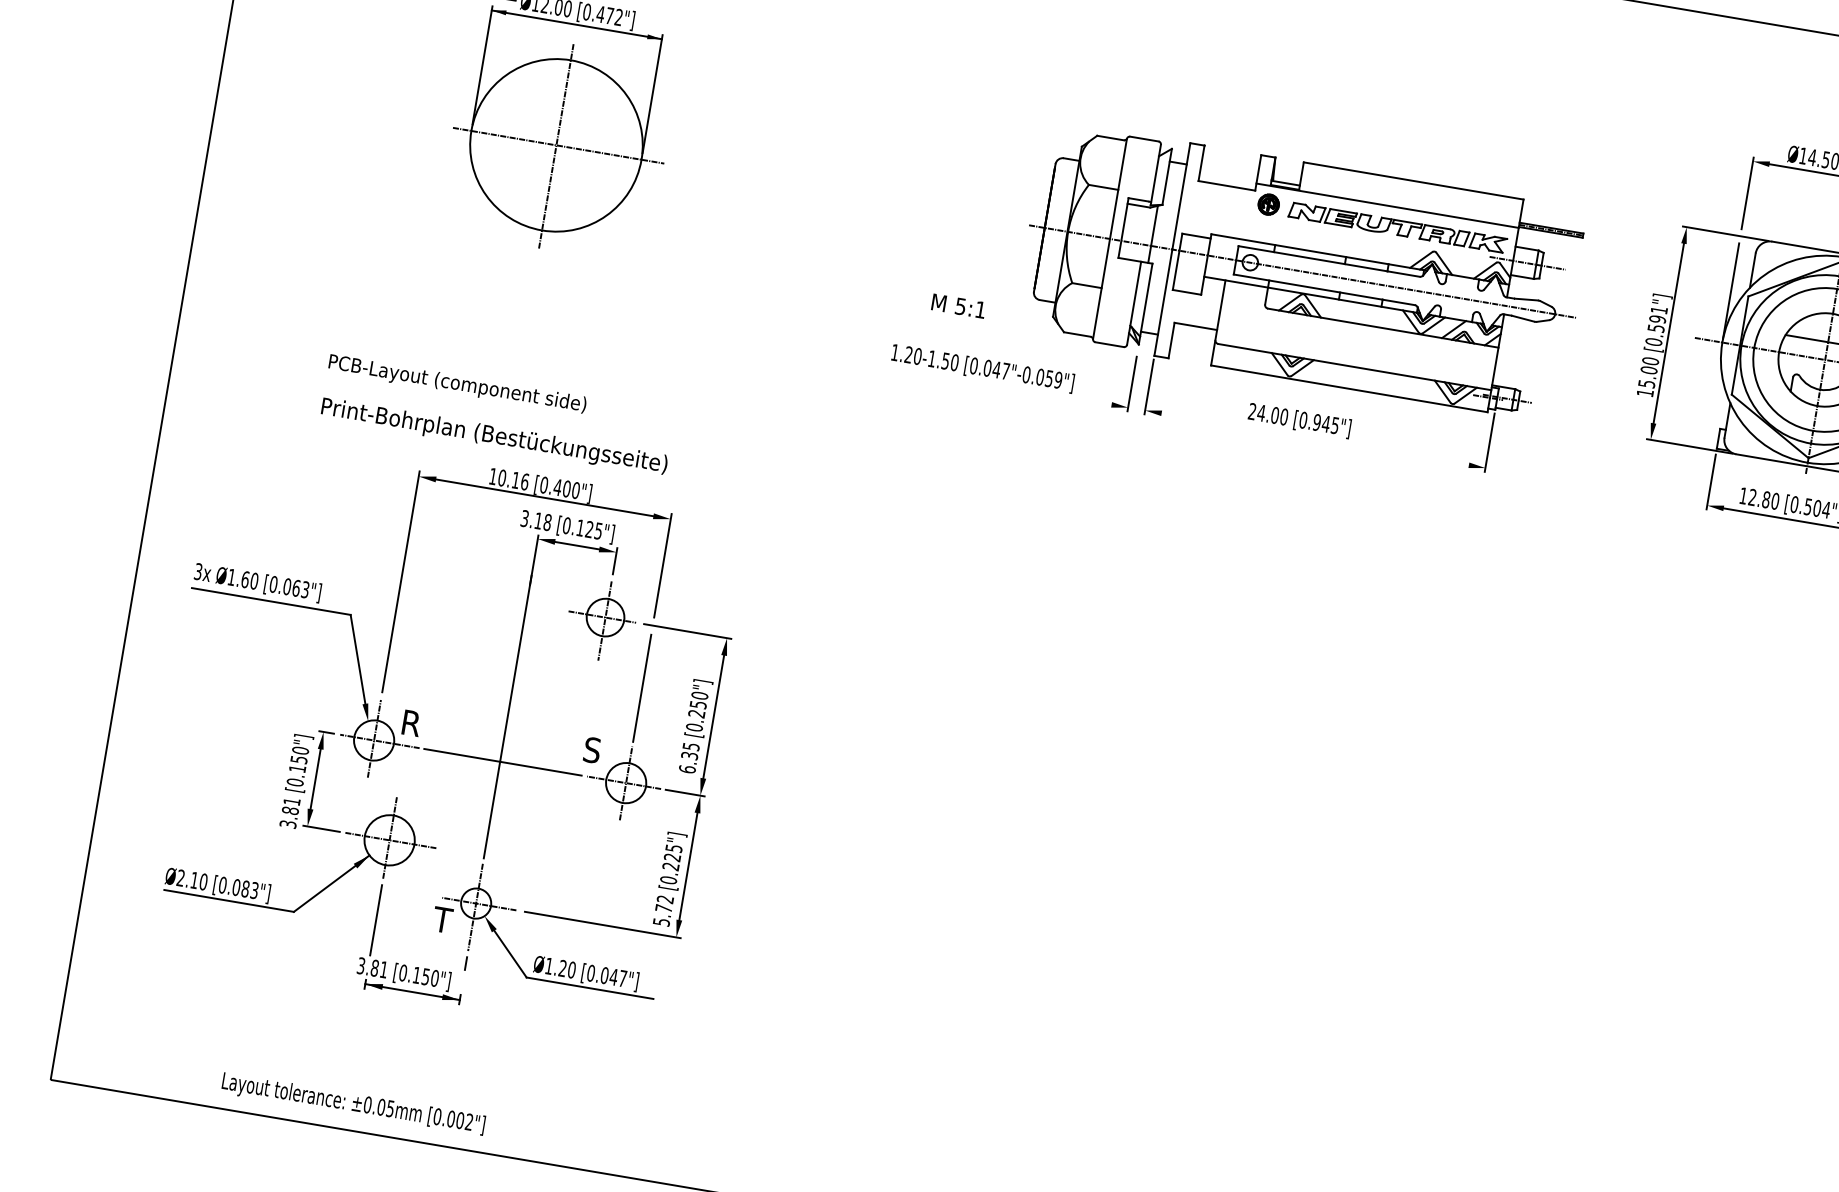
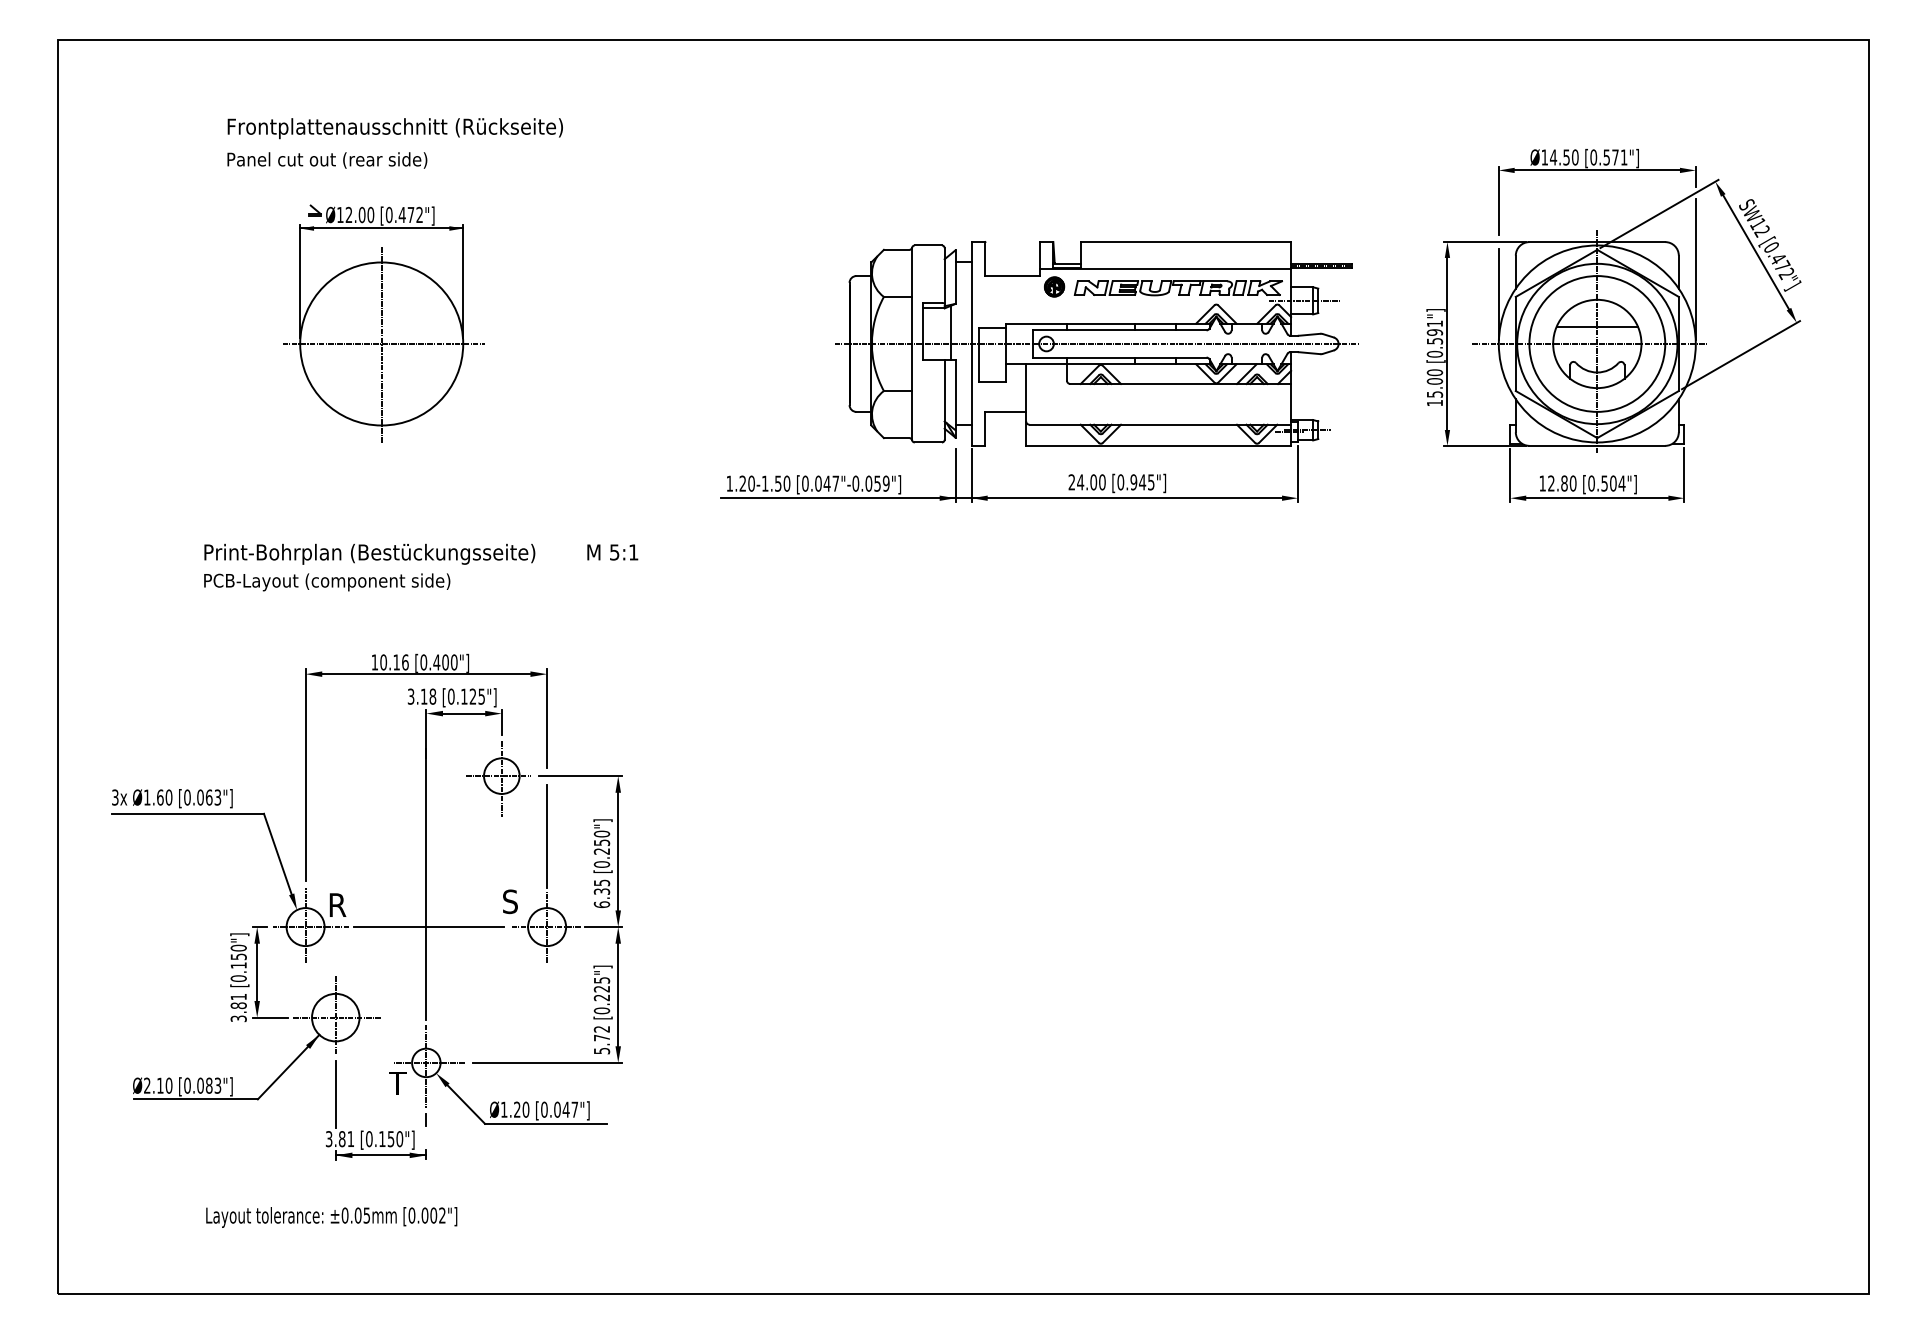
text: (958, 306) -> (612, 552), moved
line: (1176, 416) -> (1001, 498), added
text: (494, 435) -> (369, 553), moved
text: (353, 1104) -> (331, 1217), moved

